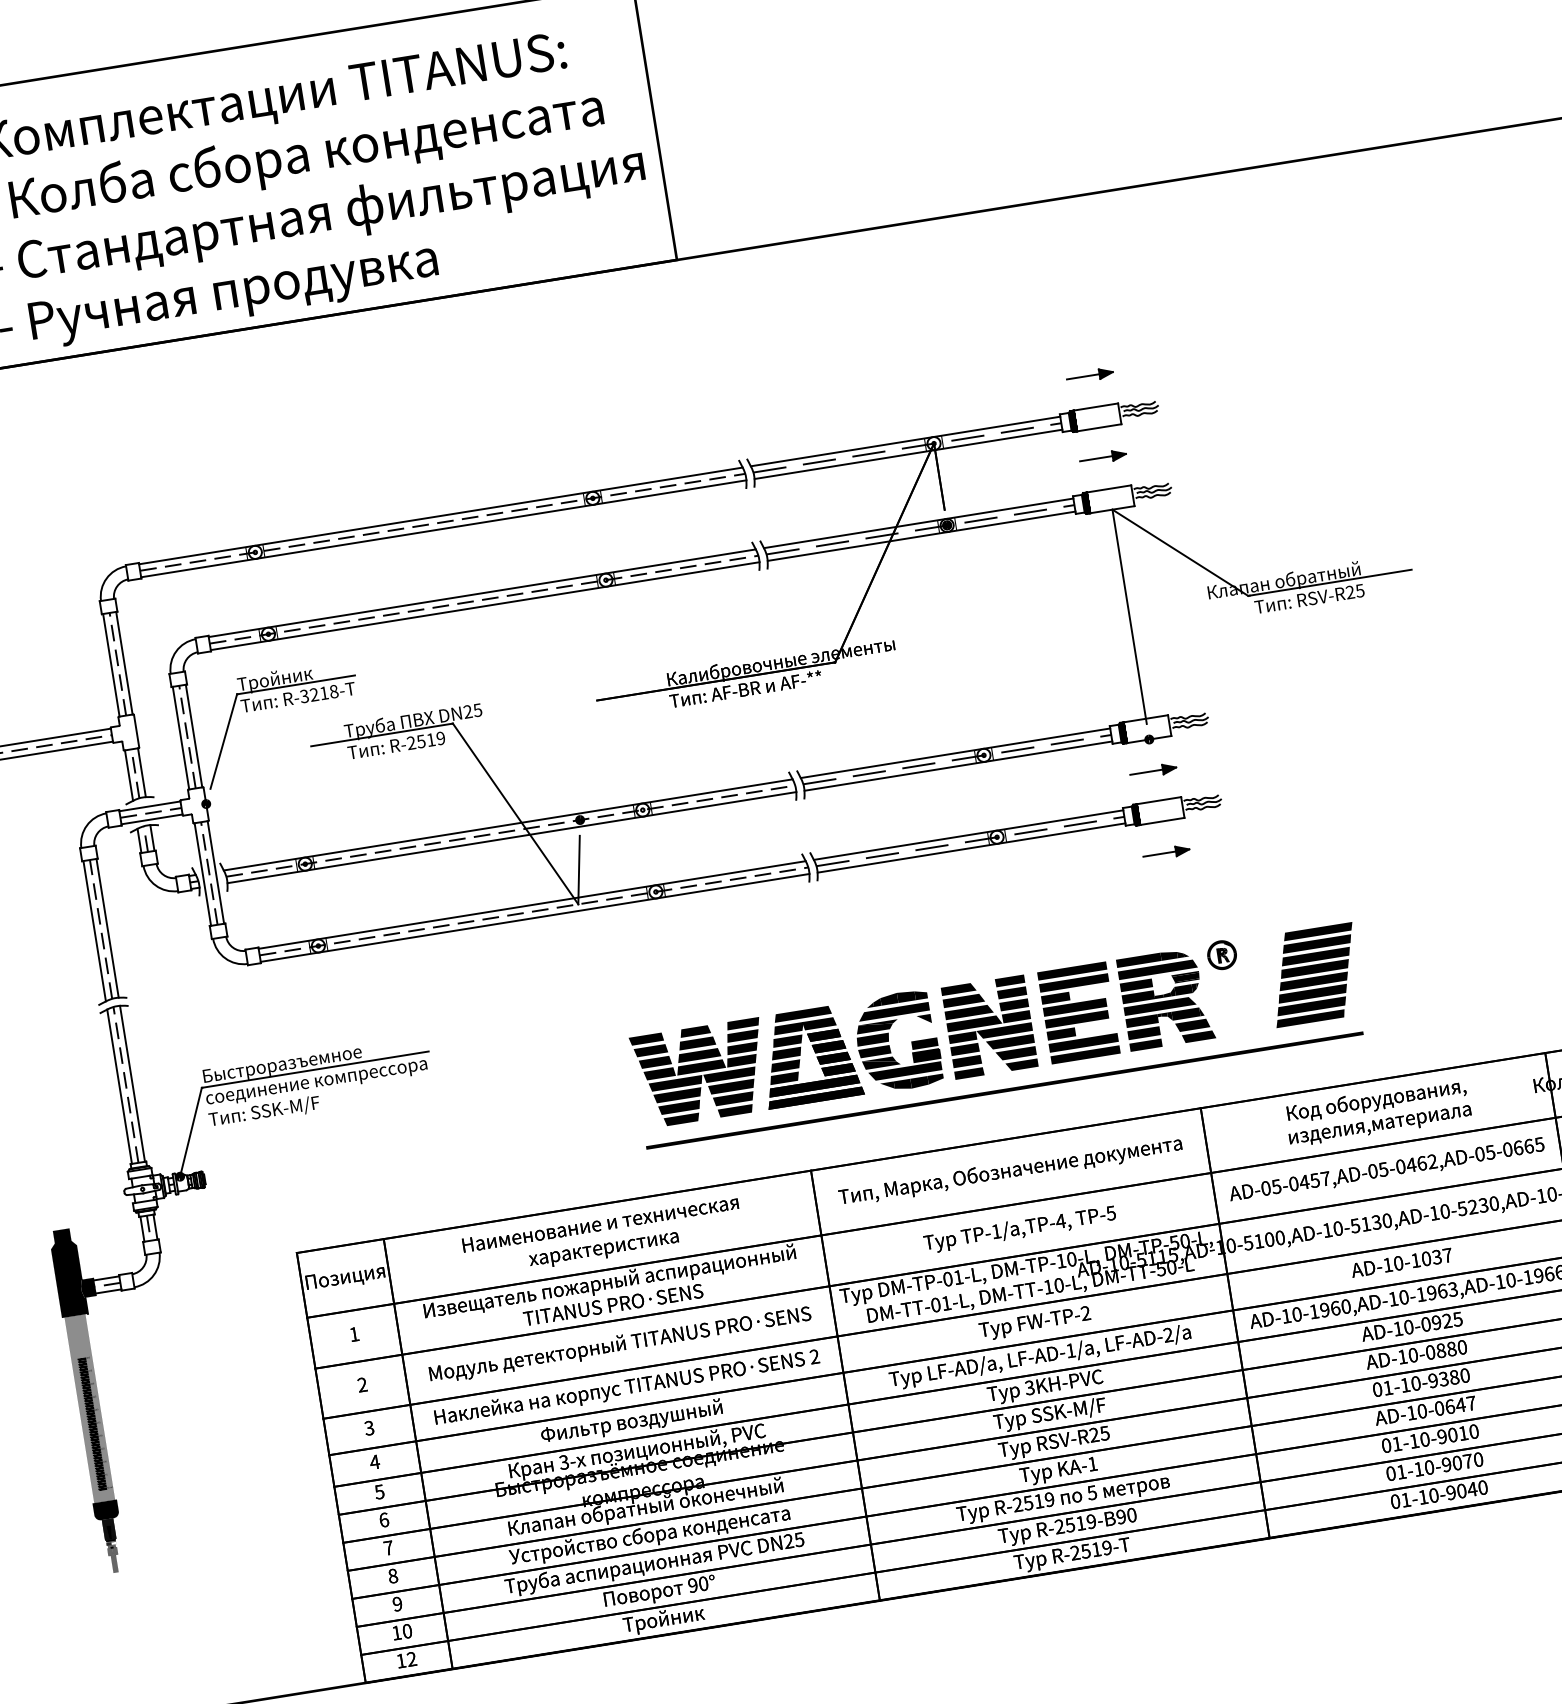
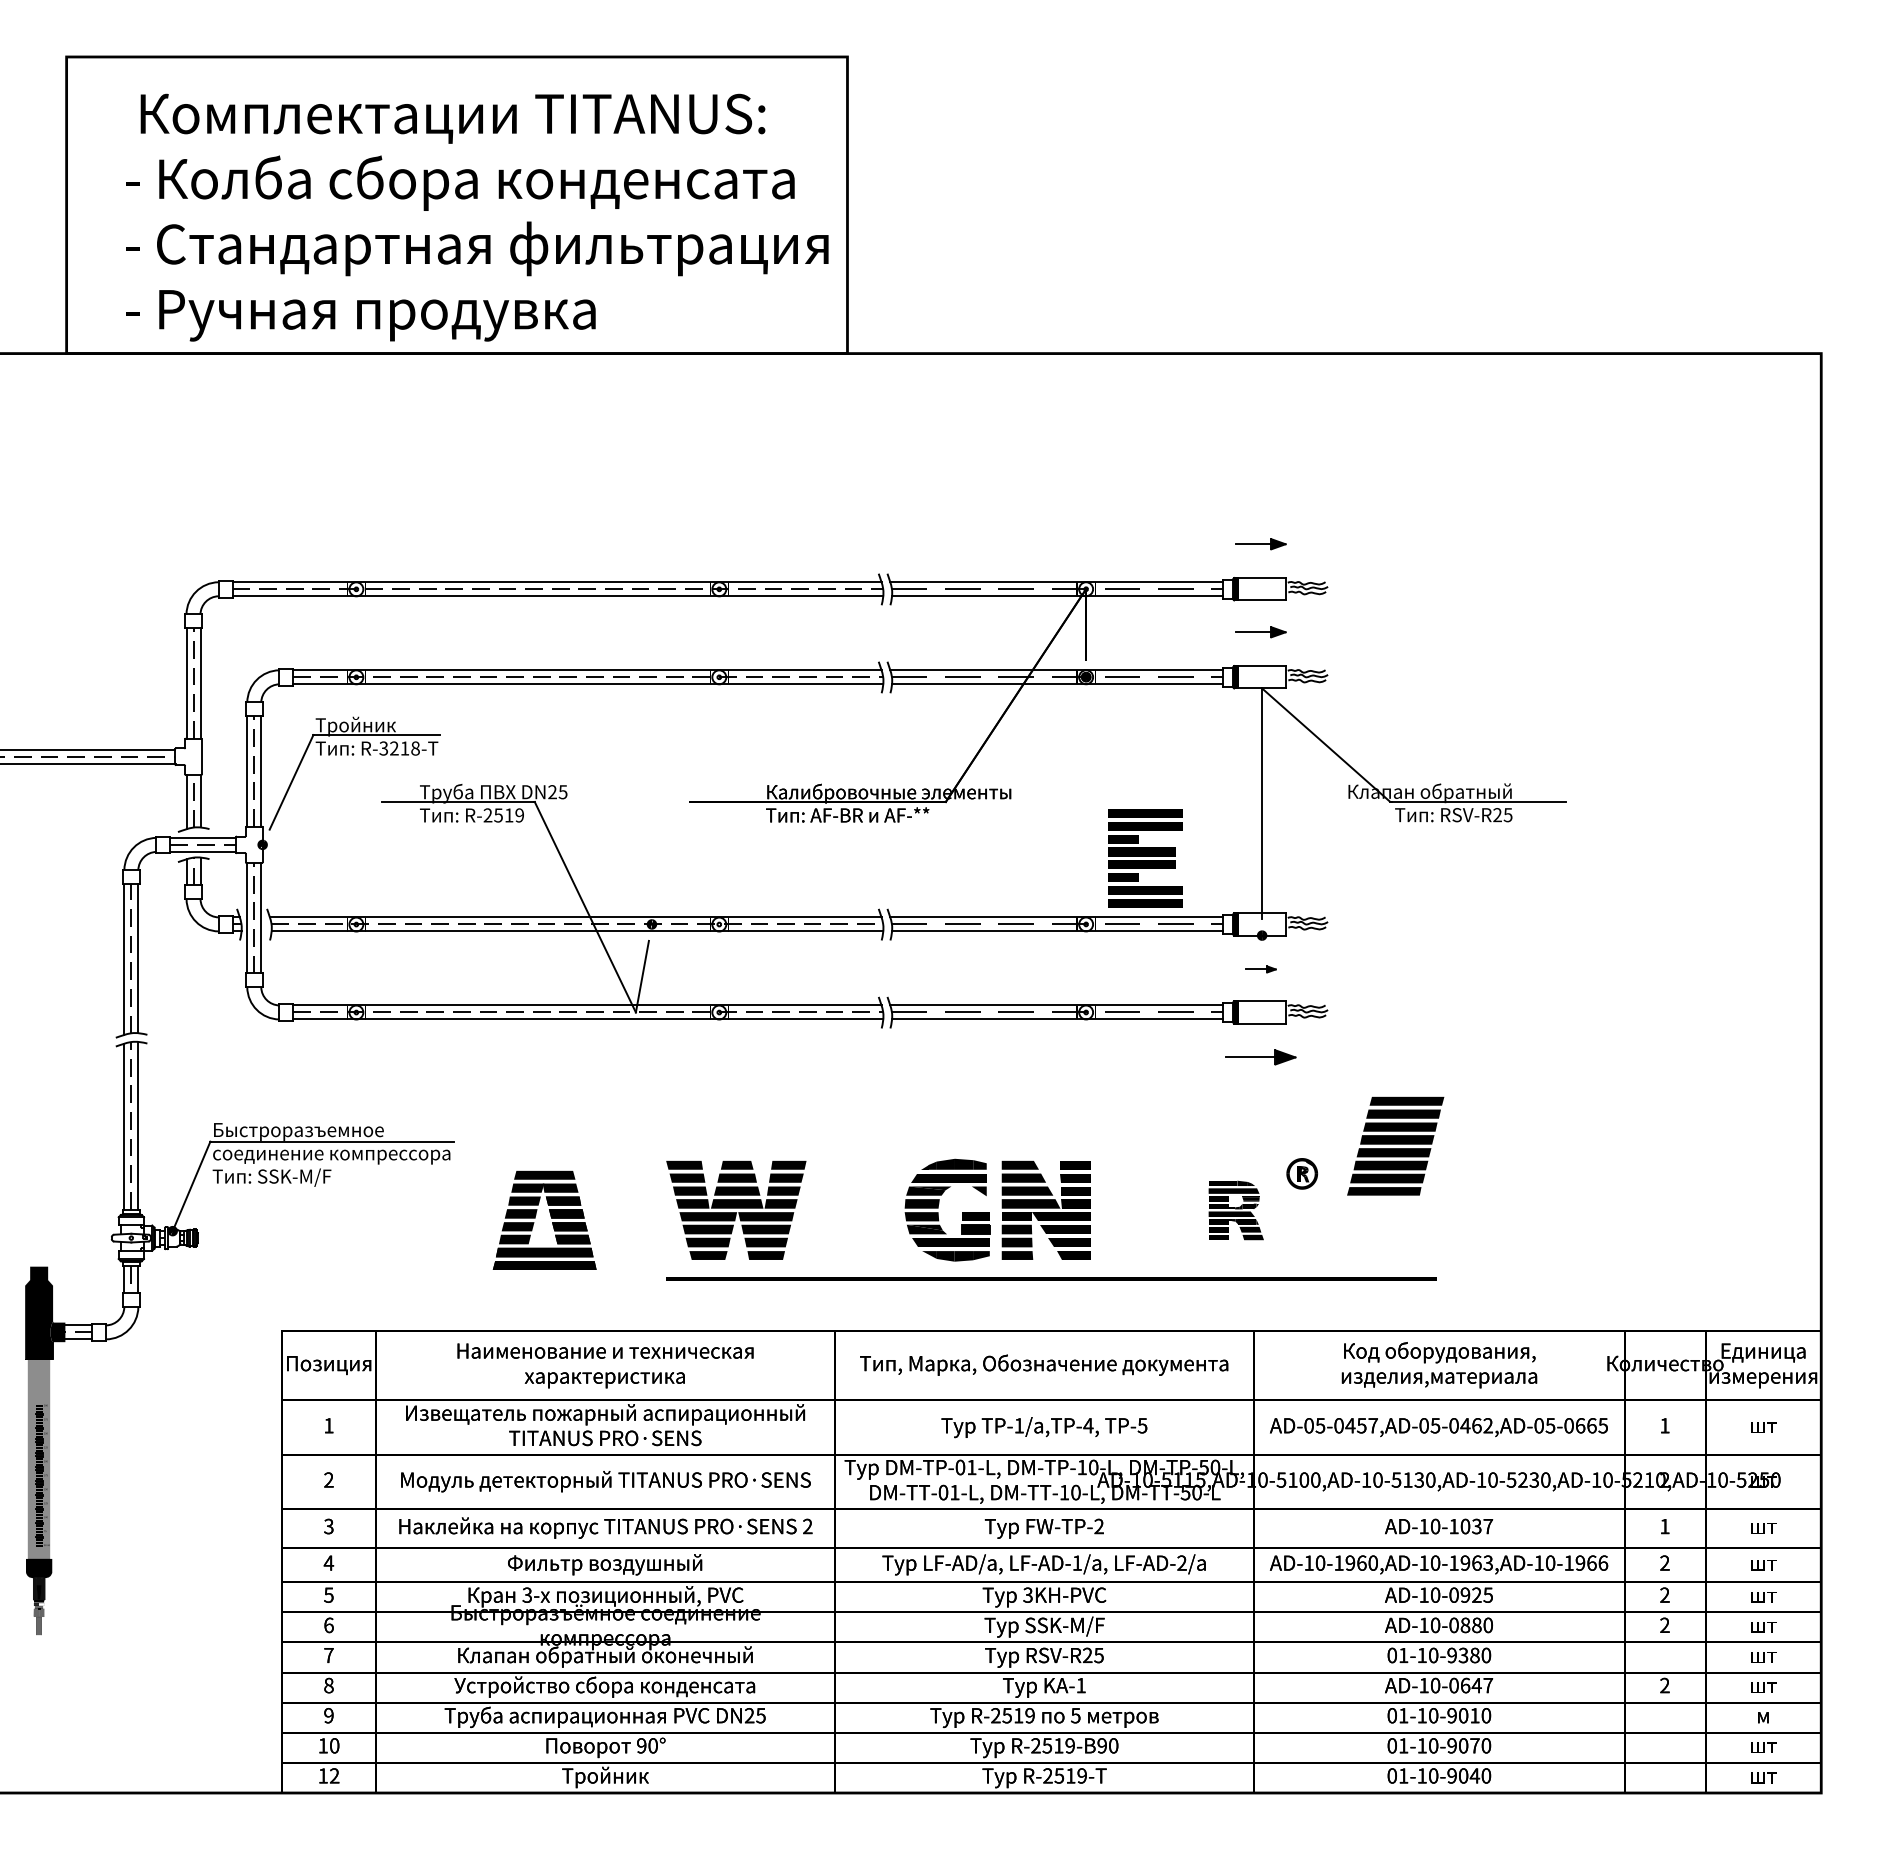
part: (1152, 771) -> (1260, 969), size x0.6
part: (1165, 853) -> (1260, 1057), size x1.4
part: (1314, 974) -> (1395, 1145), moved
part: (1166, 999) -> (1236, 1210), size x0.6
part: (1078, 1013) -> (1145, 858), moved
part: (814, 1051) -> (550, 1216), moved

